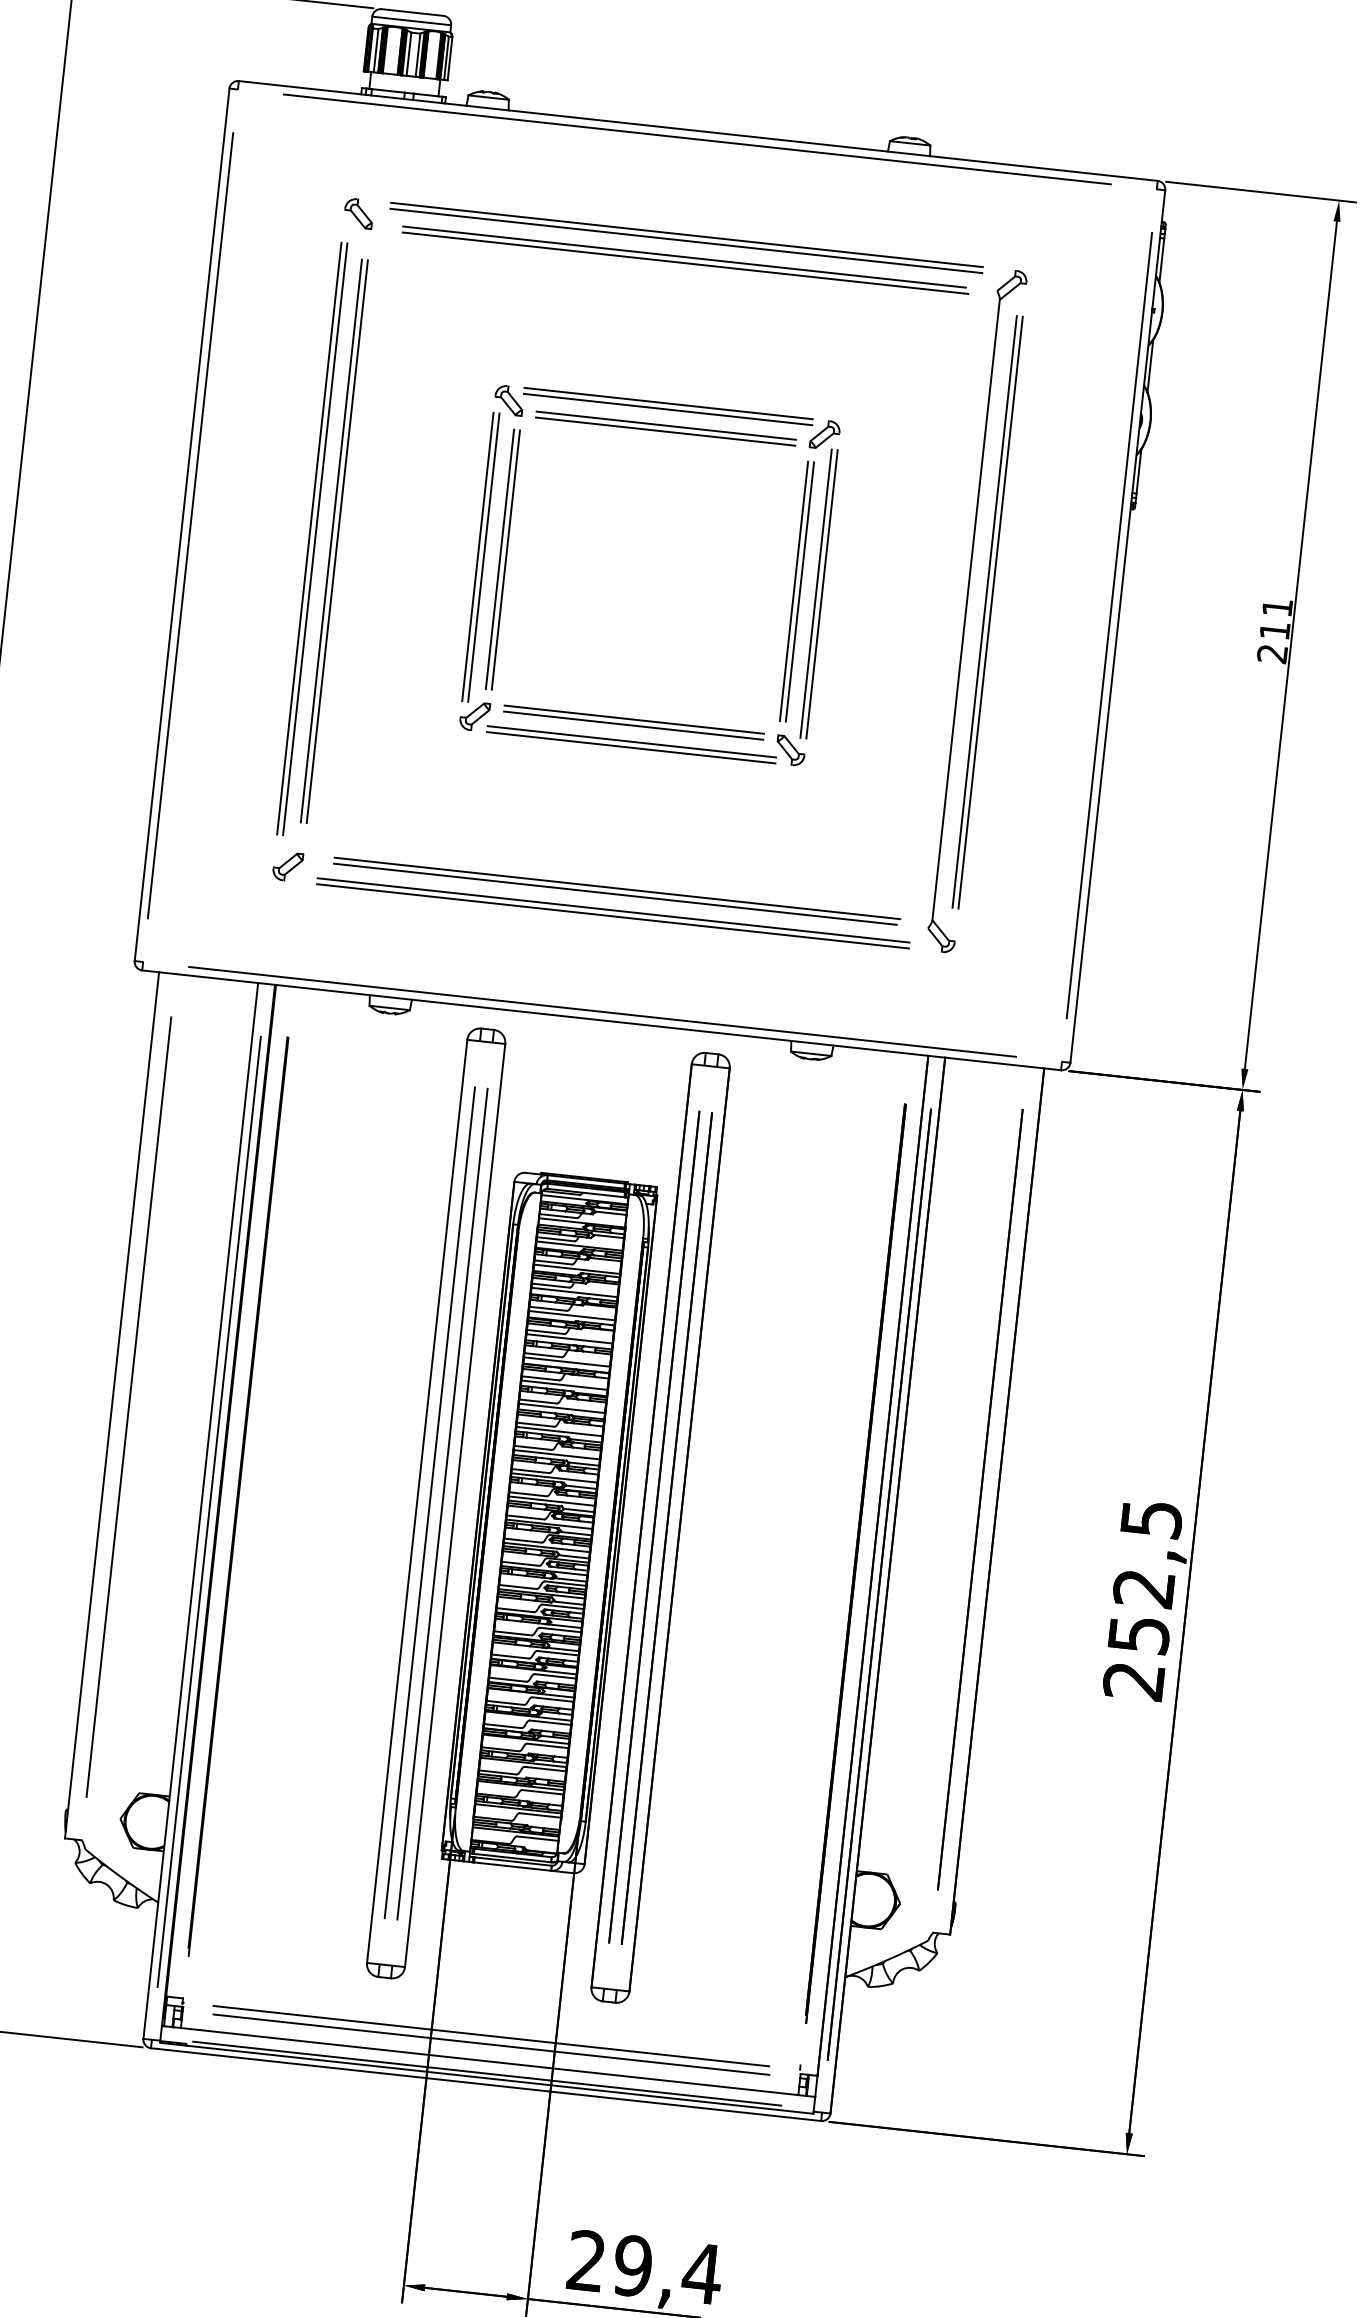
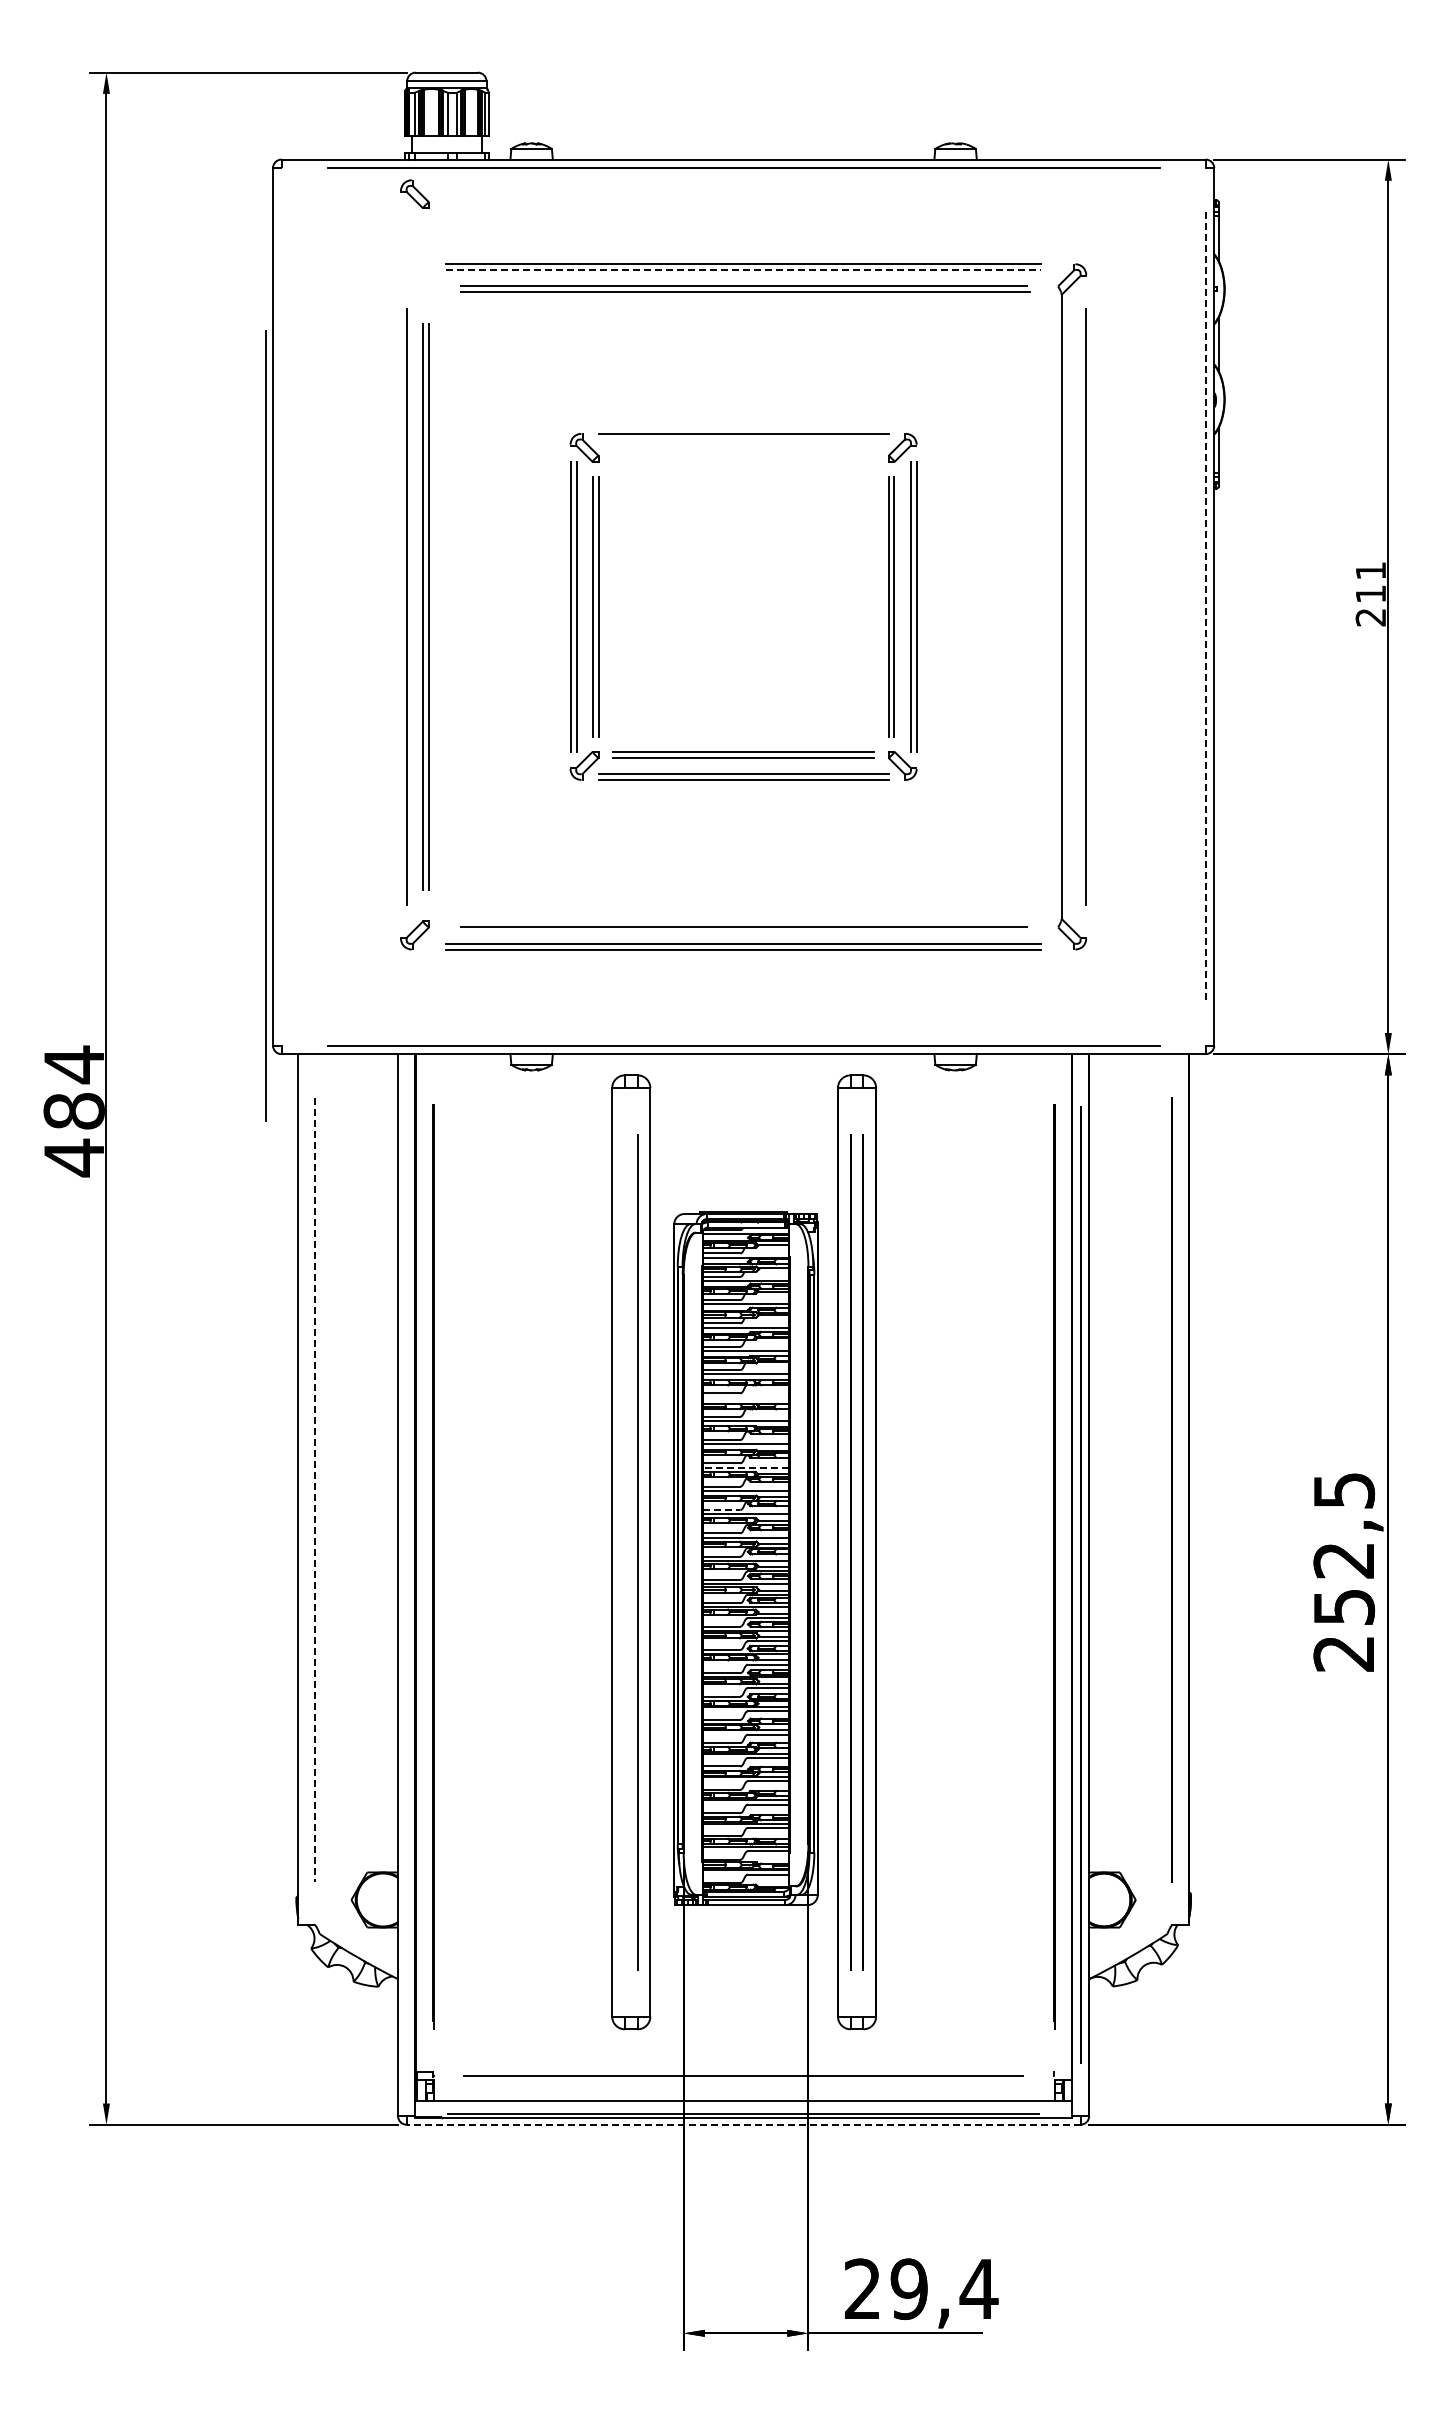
part: (358, 212) -> (414, 193), moved
line: (686, 241) -> (743, 270), solid -> dashed
line: (667, 409) -> (743, 439), removed
line: (666, 426) -> (743, 456), removed
line: (665, 432) -> (743, 462), removed
line: (190, 525) -> (265, 725), moved
line: (308, 538) -> (400, 606), removed
line: (984, 611) -> (1080, 606), removed
line: (1109, 625) -> (1205, 606), solid -> dashed
line: (616, 888) -> (744, 921), removed
line: (566, 1361) -> (745, 1397), removed
line: (128, 1407) -> (315, 1490), solid -> dashed
line: (558, 1431) -> (745, 1467), solid -> dashed
line: (530, 1470) -> (721, 1509), solid -> dashed
line: (429, 1502) -> (624, 1552), removed
line: (209, 1512) -> (406, 1585), removed
line: (491, 2044) -> (744, 2084), removed
line: (485, 2084) -> (743, 2124), solid -> dashed

